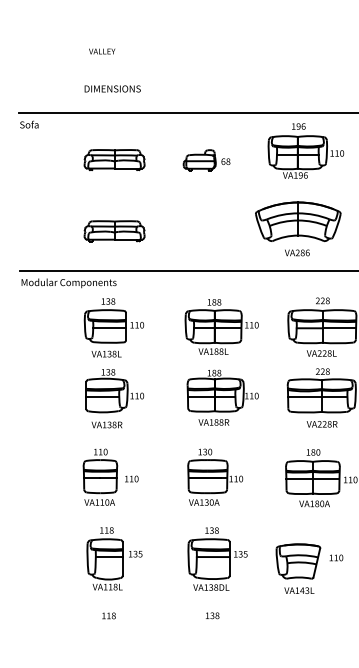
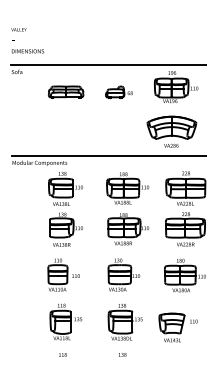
text: (101, 51) -> (18, 29), moved
text: (111, 89) -> (27, 51), moved
part: (115, 229) -> (66, 132), removed

